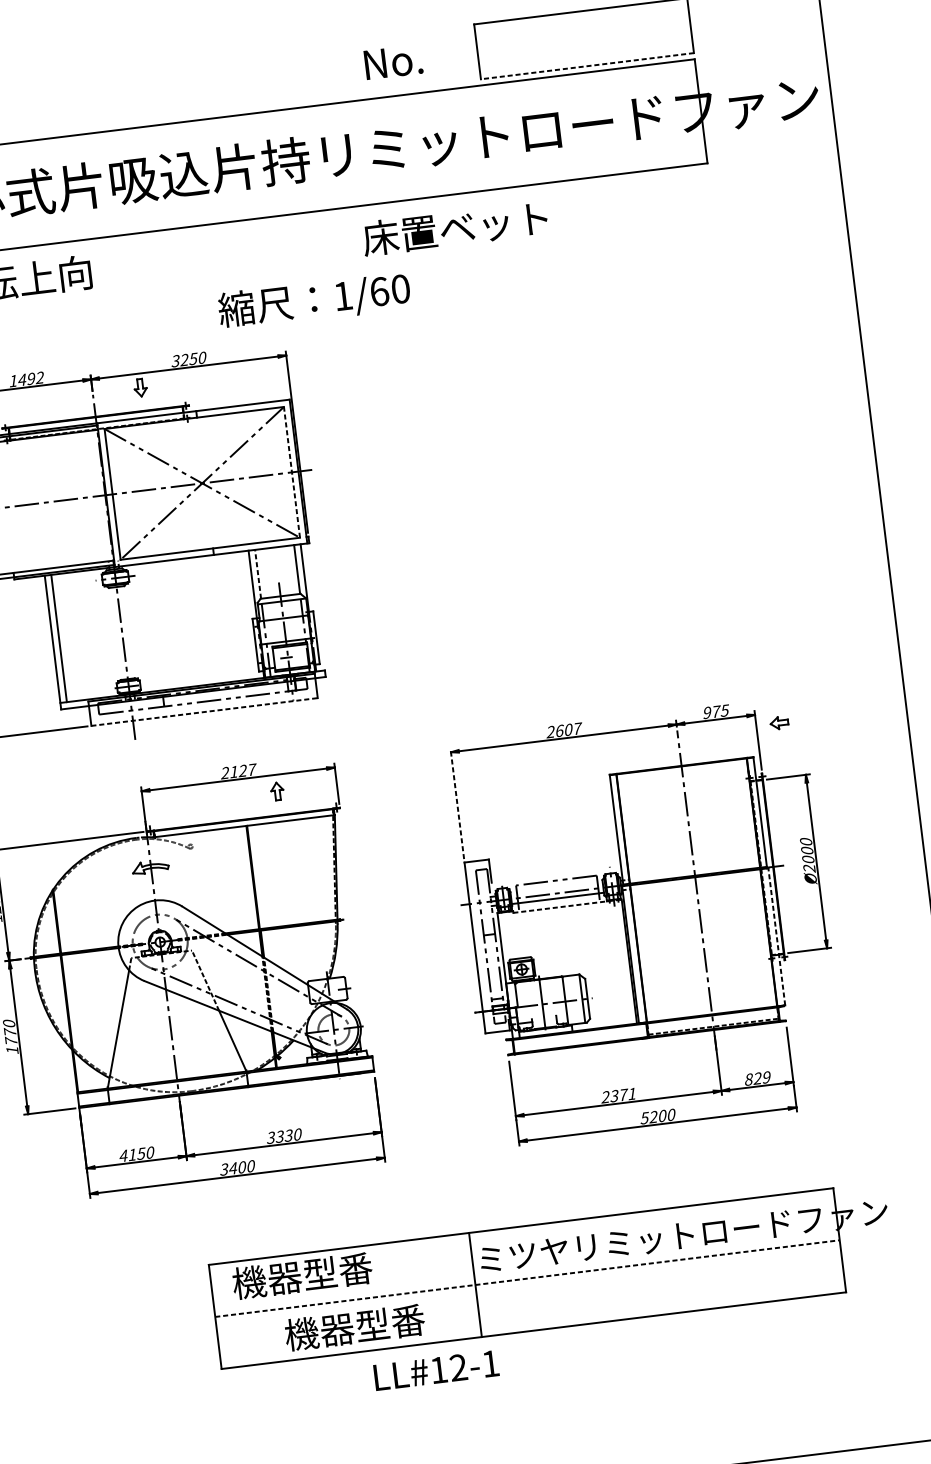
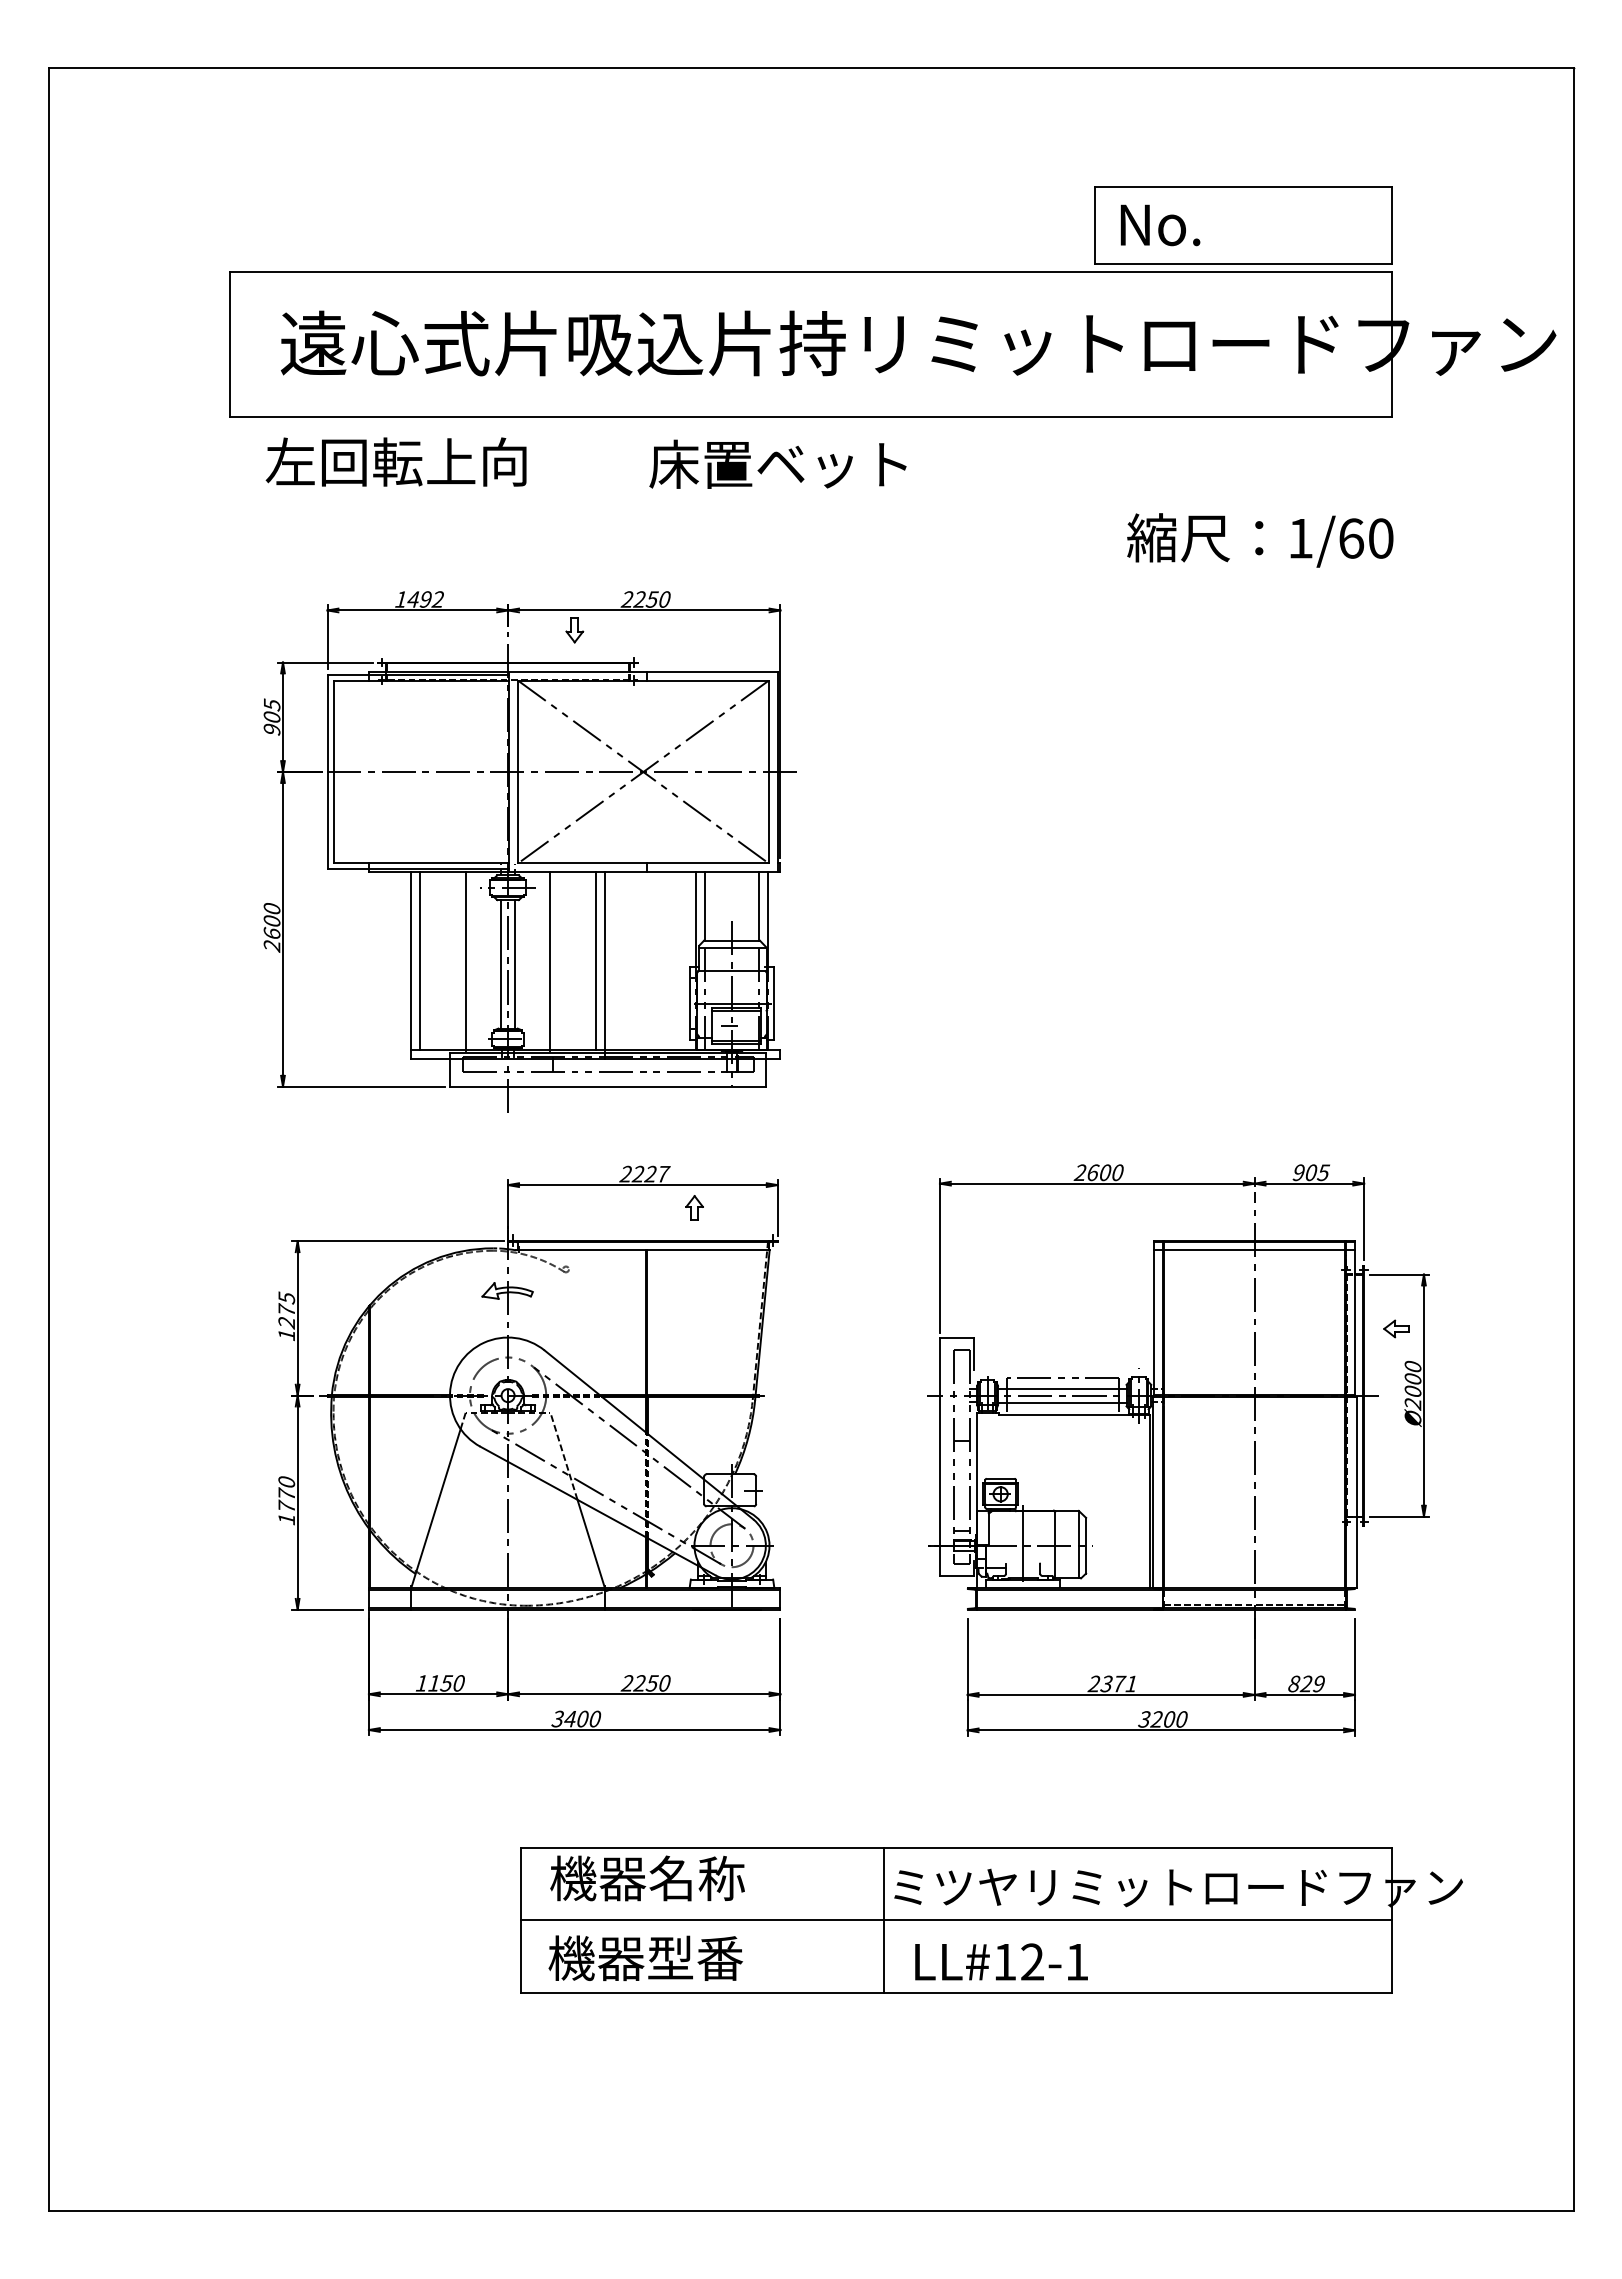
text: (393, 62) -> (1160, 225), moved
line: (587, 66) -> (1243, 263), dashed -> solid
text: (454, 227) -> (777, 463), moved
text: (314, 301) -> (1260, 540), moved
text: (175, 361) -> (626, 599), 3250 -> 2250
line: (291, 471) -> (768, 771), dashed -> solid
line: (257, 573) -> (704, 905), dashed -> solid
line: (184, 622) -> (595, 960), added
line: (191, 625) -> (604, 965), added
line: (152, 627) -> (550, 961), added
line: (127, 632) -> (515, 964), added
line: (117, 633) -> (501, 964), added
line: (91, 634) -> (465, 961), added
line: (204, 711) -> (607, 1086), dashed -> solid
text: (716, 711) -> (1311, 1172), 975 -> 905
part: (779, 722) -> (1396, 1328), moved
text: (577, 728) -> (1118, 1172), 2607 -> 2600
text: (233, 771) -> (637, 1173), 2127 -> 2227
line: (682, 772) -> (1254, 1250), added
line: (457, 803) -> (939, 1255), dashed -> solid
line: (556, 888) -> (1062, 1388), added
line: (567, 906) -> (1074, 1415), dashed -> solid
line: (776, 936) -> (1356, 1492), dashed -> solid
text: (646, 1118) -> (1146, 1719), 5200 -> 3200
text: (279, 1136) -> (639, 1683), 3330 -> 2250
text: (123, 1156) -> (421, 1683), 4150 -> 1150
text: (337, 1271) -> (696, 1878), 機器型番 -> 機器名称
line: (527, 1278) -> (956, 1920), dashed -> solid
text: (354, 1327) -> (645, 1957), moved
text: (436, 1370) -> (1001, 1961), moved

